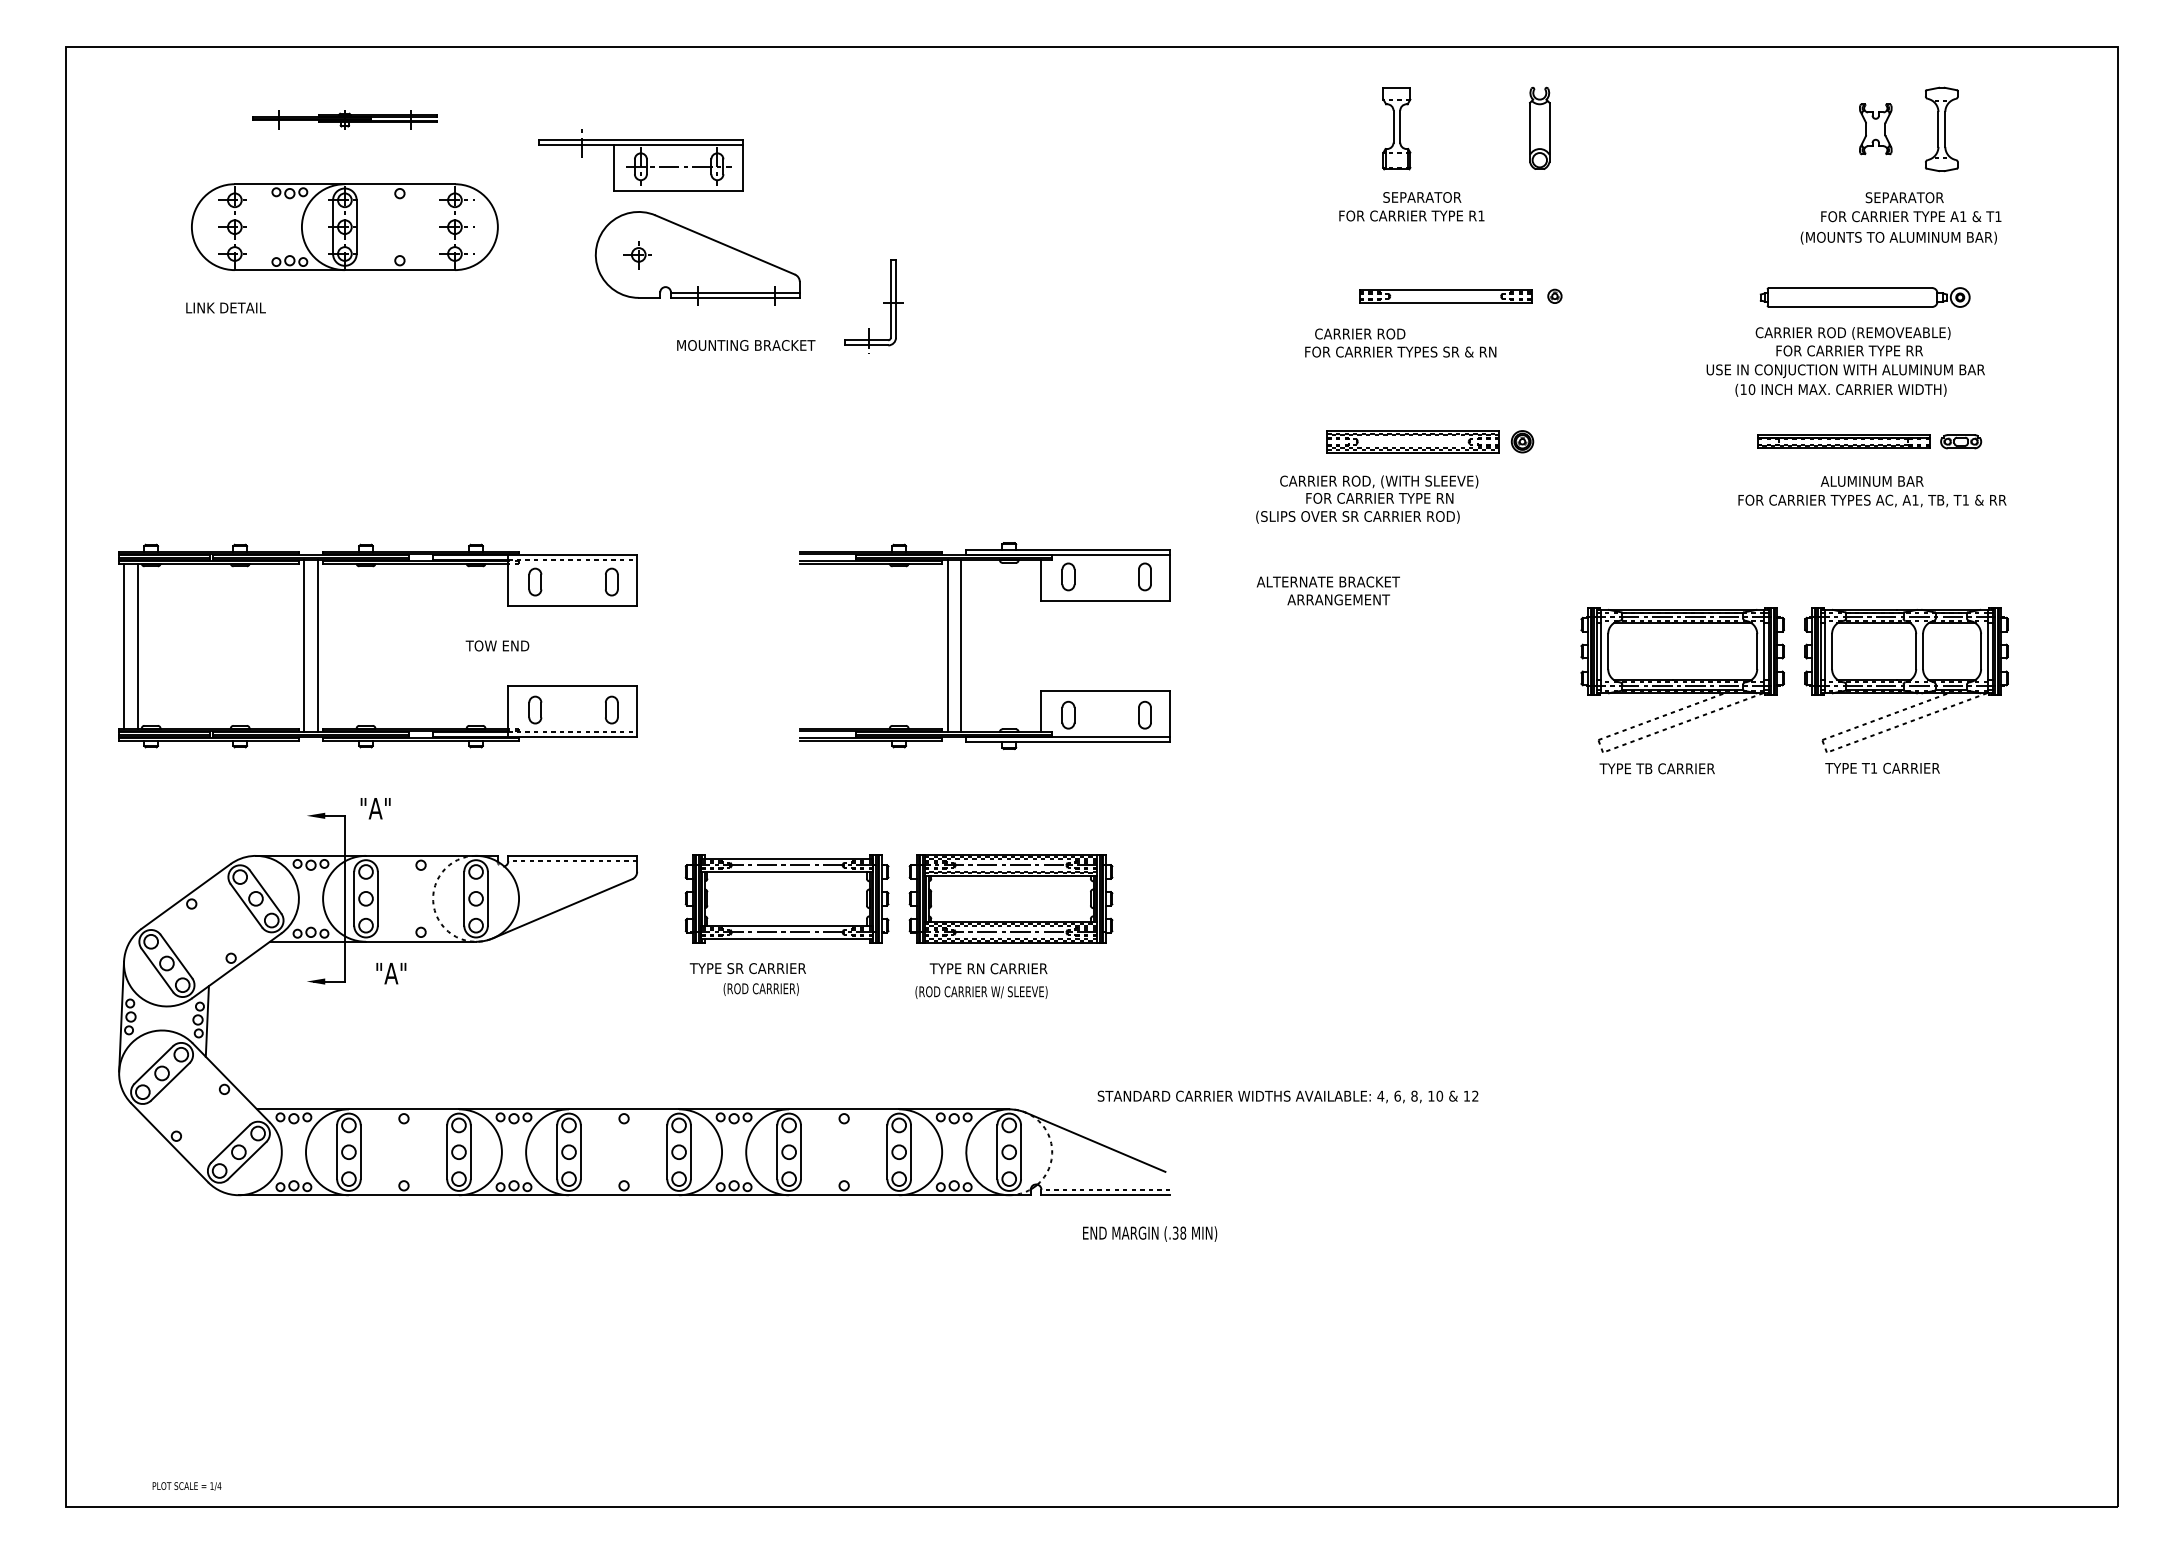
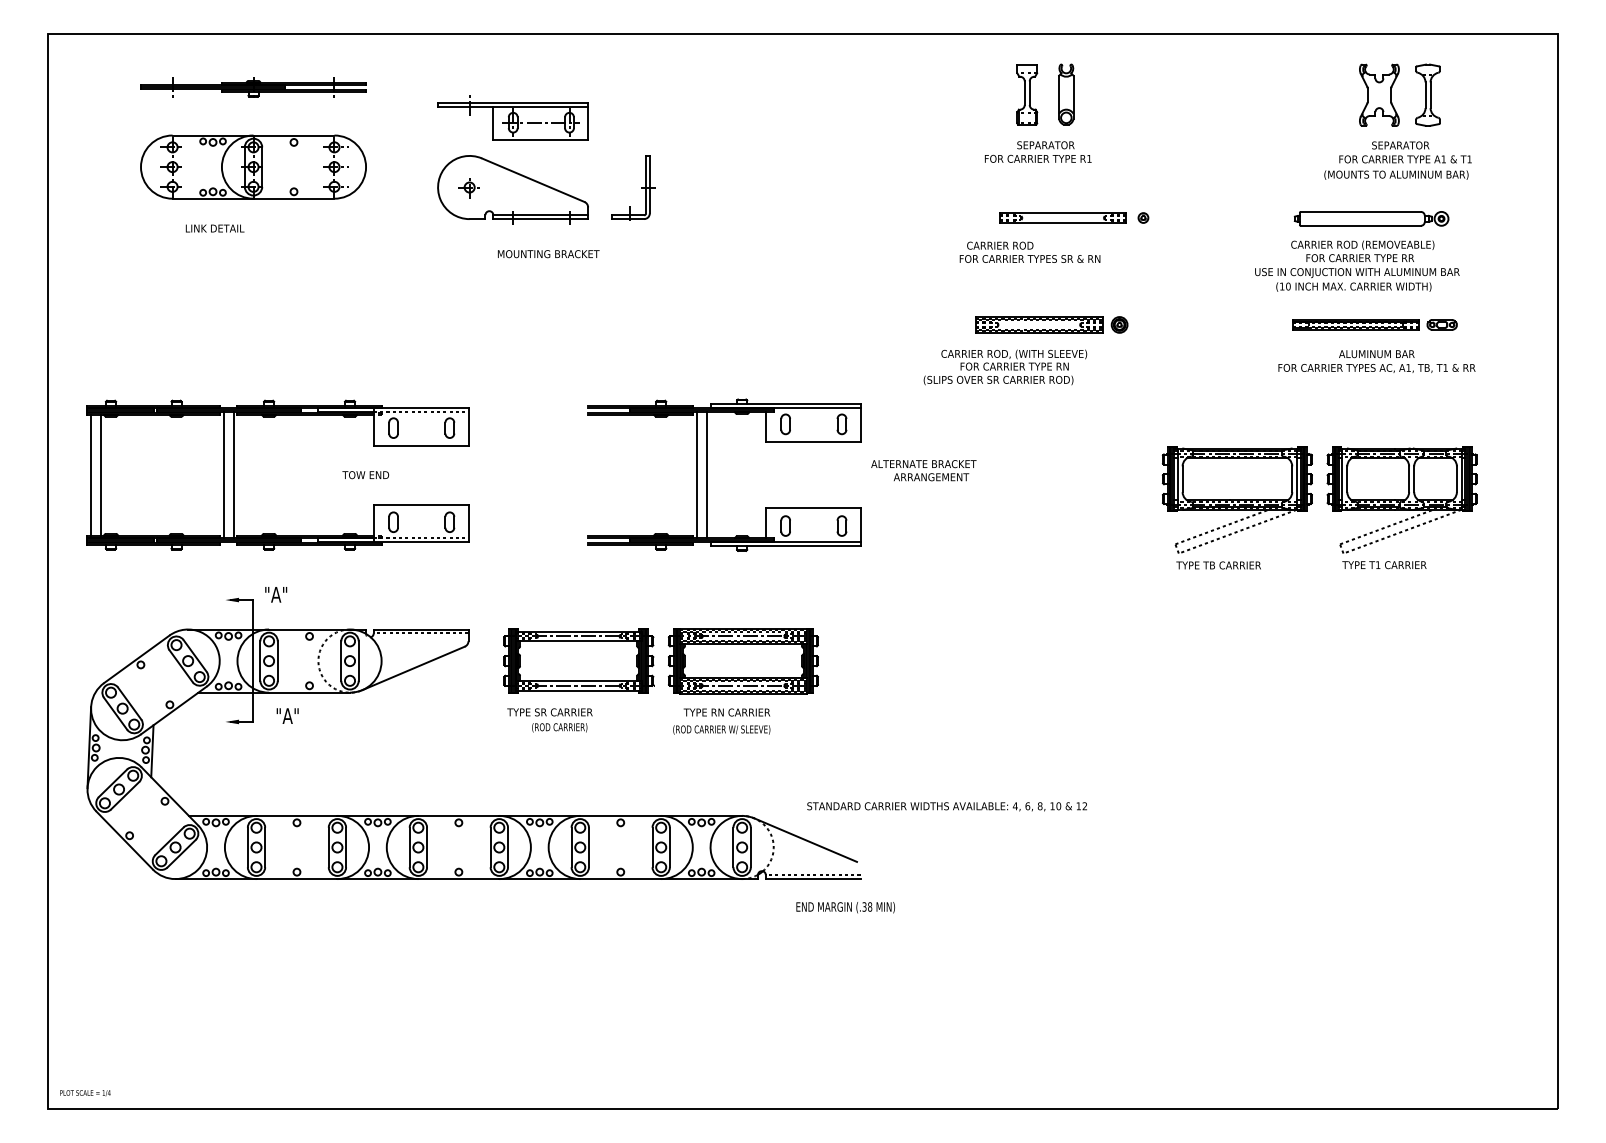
part: (344, 118) -> (253, 87), size x1.67
part: (1540, 128) -> (1066, 94), moved
part: (1875, 128) -> (1379, 94), size x1.67
part: (639, 159) -> (512, 117), moved
part: (884, 302) -> (641, 187), moved
text: (225, 307) -> (214, 228), moved
text: (1327, 590) -> (923, 470), moved
text: (187, 1486) -> (85, 1093), moved

